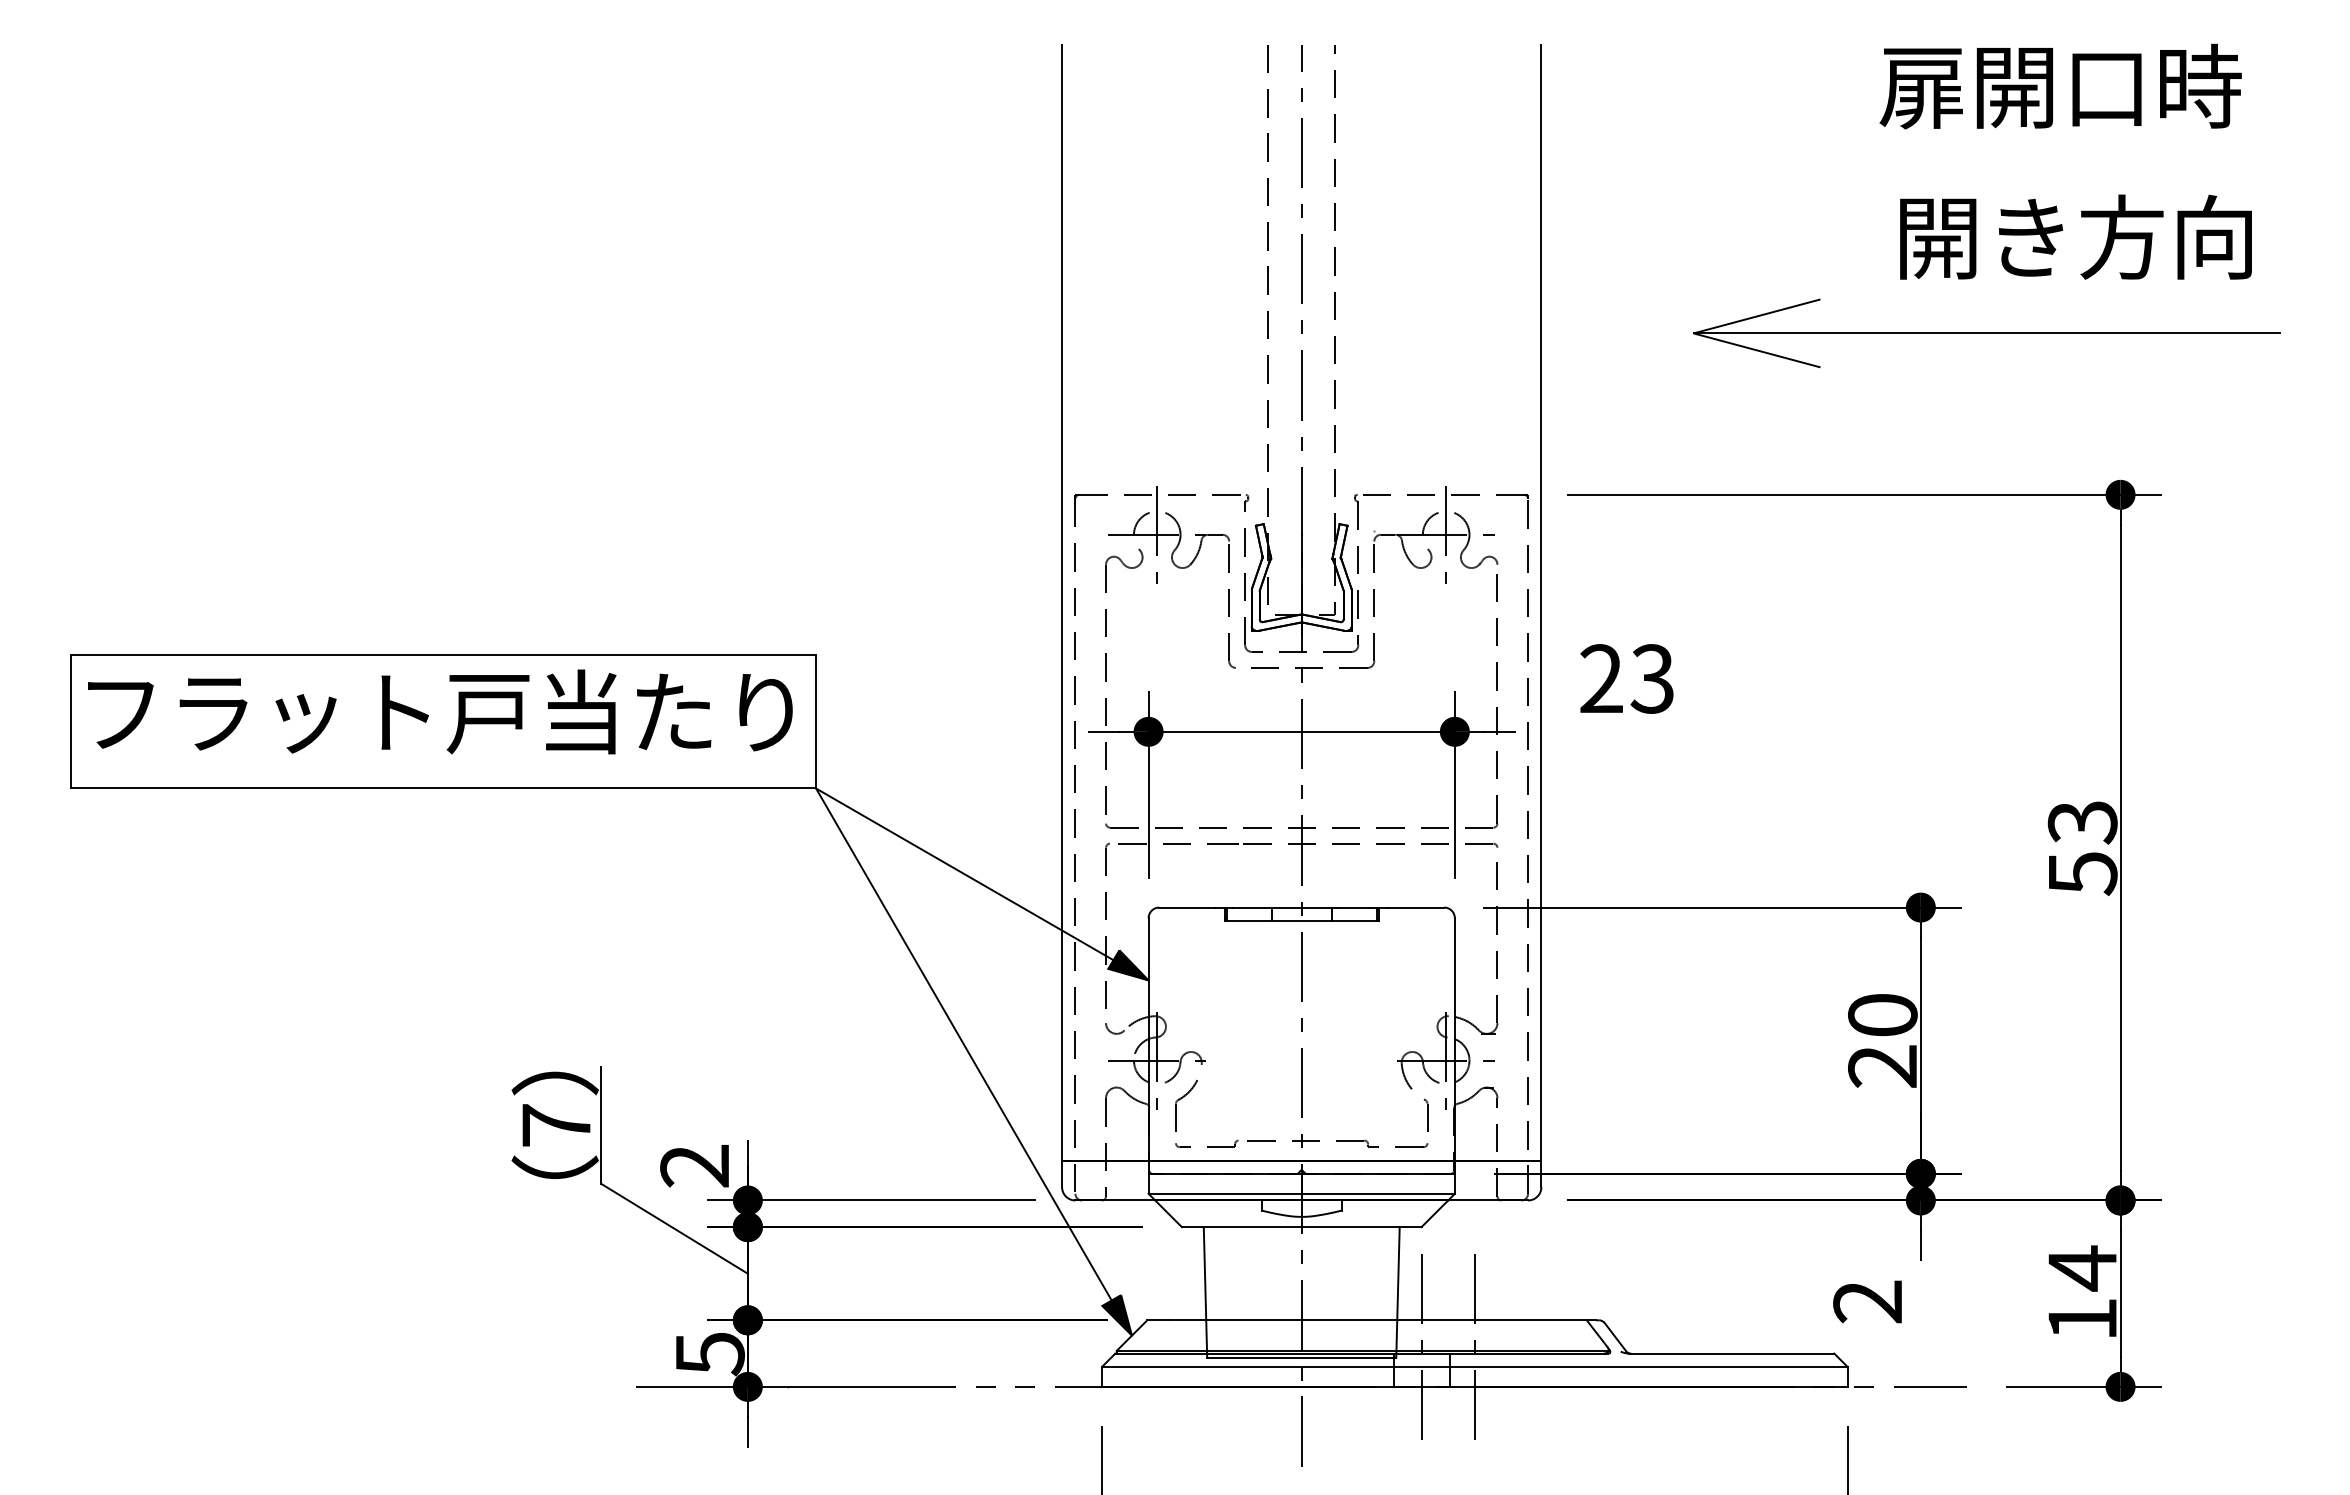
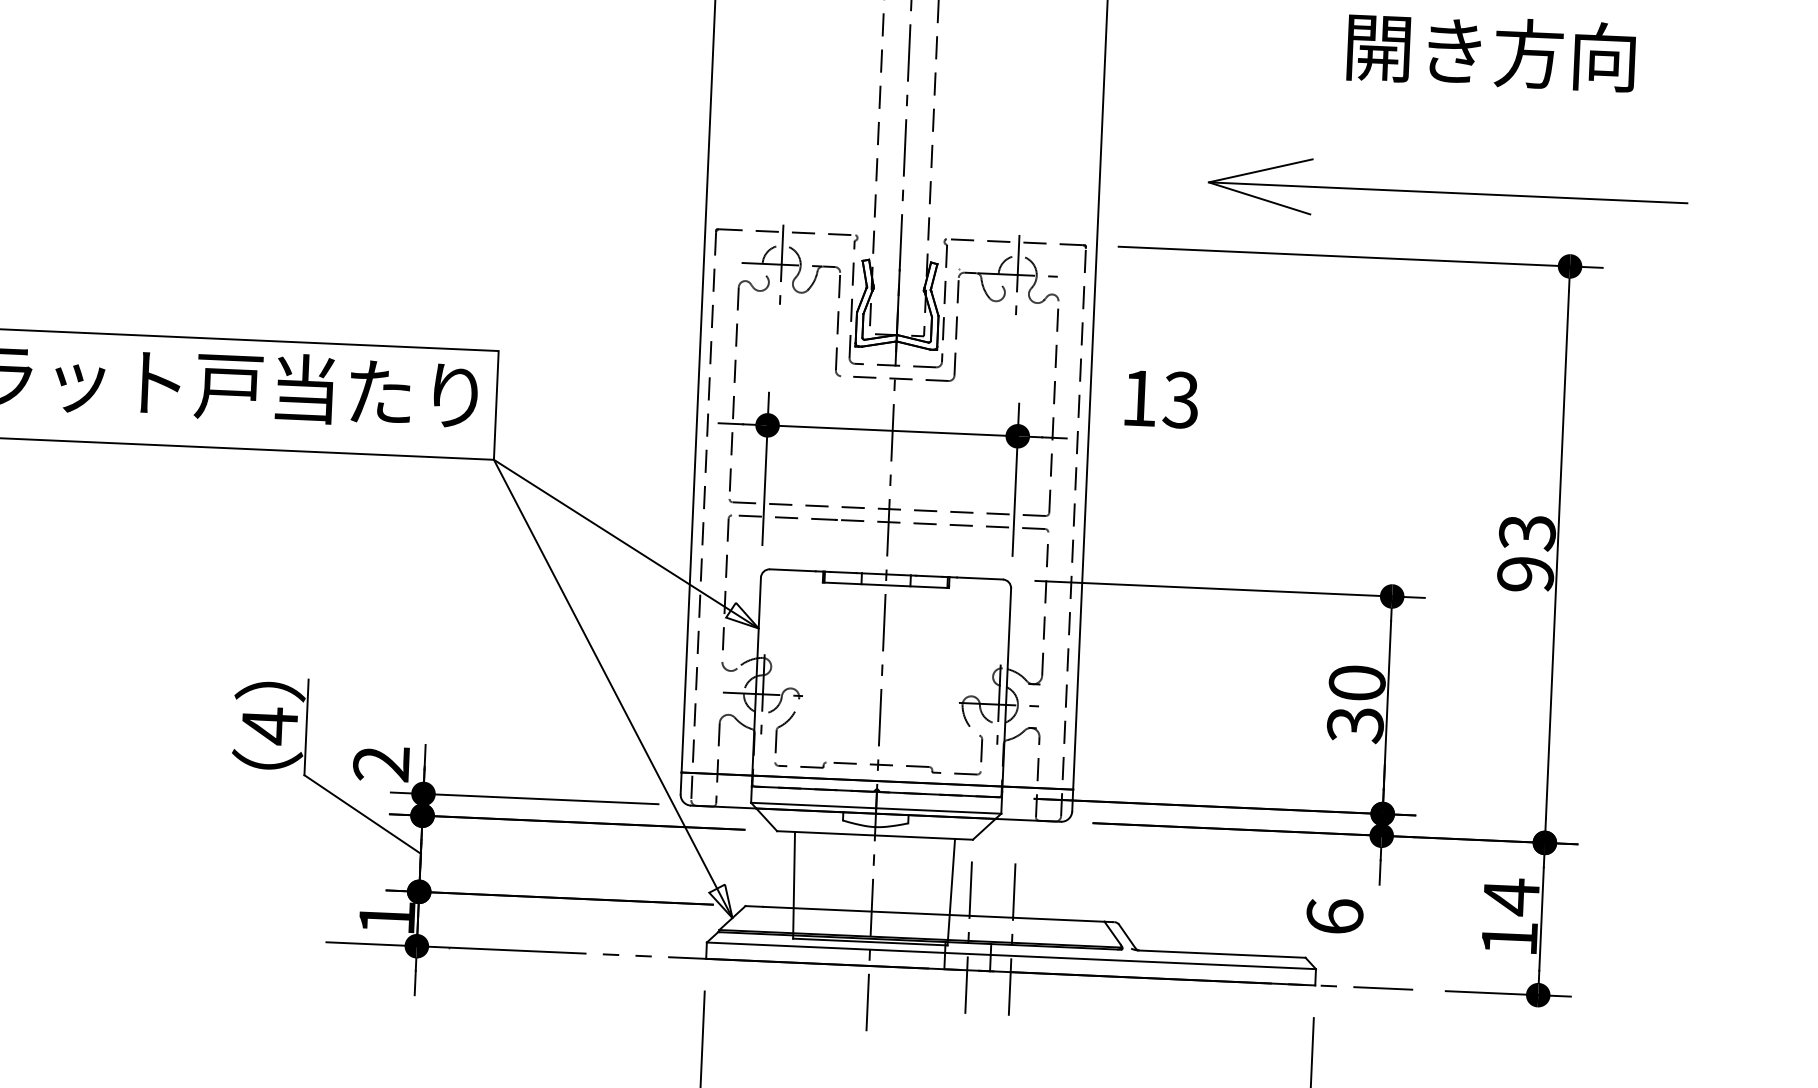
text: (2075, 236) -> (1490, 51), moved
part: (1986, 332) -> (1448, 192), moved
text: (1601, 678) -> (1139, 397), 23 -> 13
text: (2082, 874) -> (1525, 575), 53 -> 93
fill: (1128, 965) -> (742, 615), removed
text: (1882, 1066) -> (1355, 724), 20 -> 30
text: (556, 1125) -> (269, 725), 7 -> 4
text: (1867, 1301) -> (1334, 916), 2 -> 6
fill: (1116, 1315) -> (720, 901), removed
text: (710, 1354) -> (387, 918), 5 -> 1

